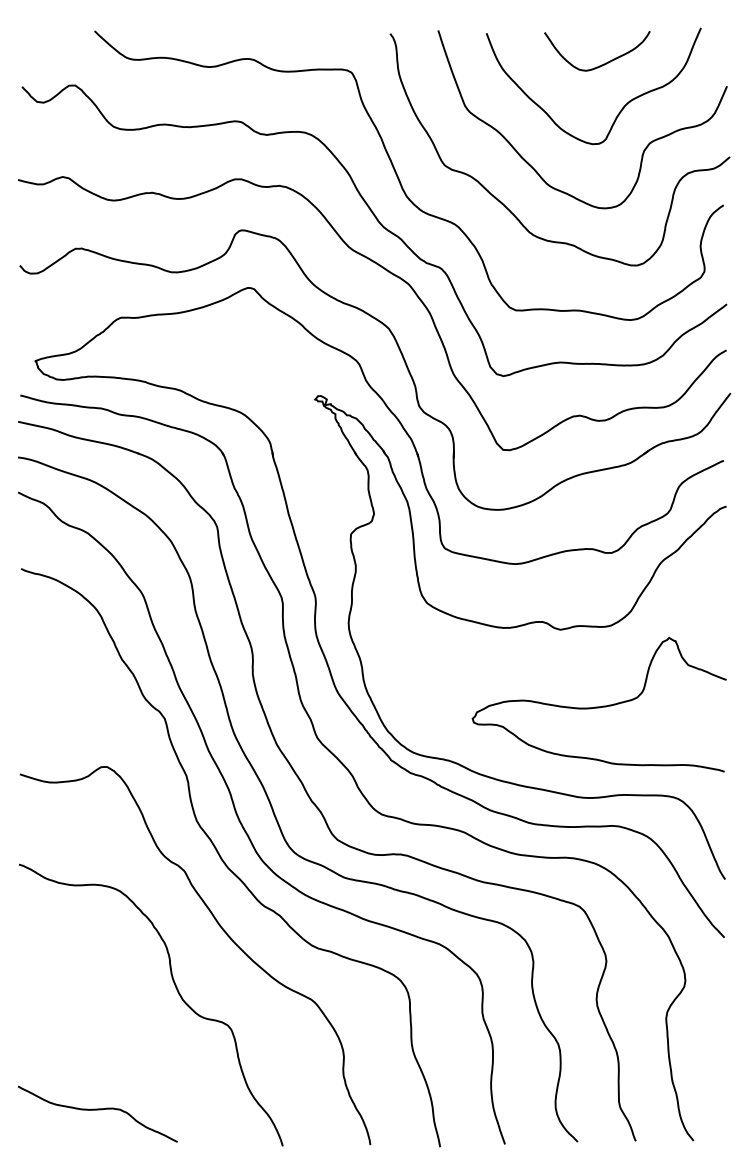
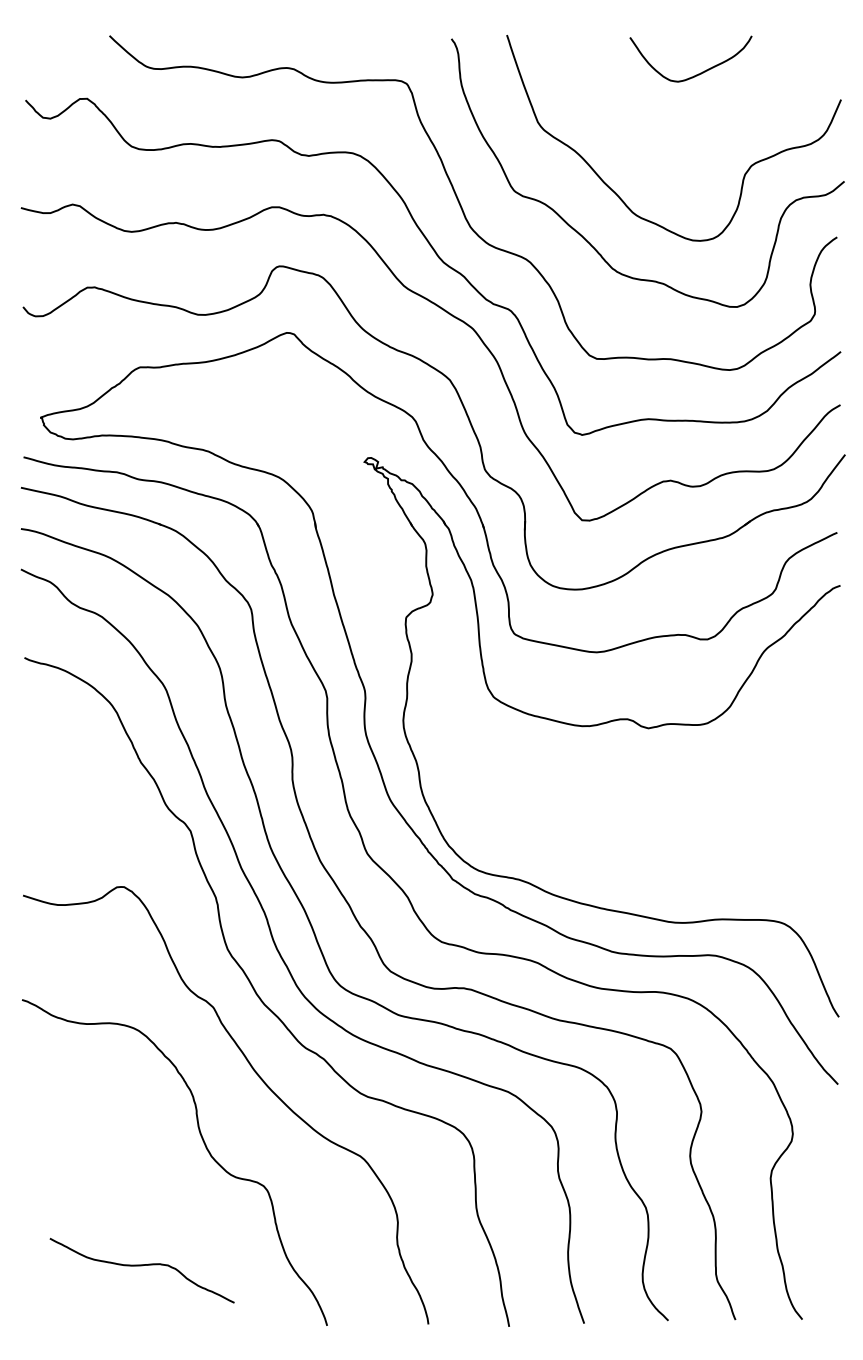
curve: (622, 106) -> (720, 123), removed
curve: (600, 706) -> (694, 816), removed
curve: (97, 1110) -> (141, 1266), moved

